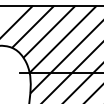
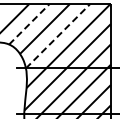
line: (33, 26) -> (29, 24), solid -> dashed
line: (63, 39) -> (58, 36), solid -> dashed

